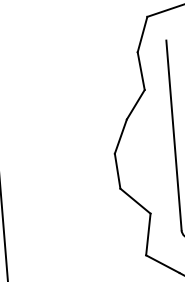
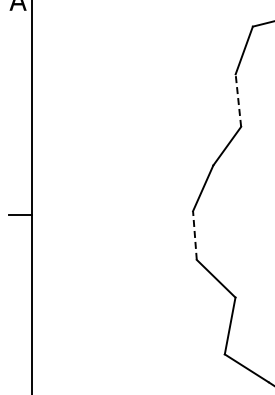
line: (141, 71) -> (238, 100), solid -> dashed
line: (117, 171) -> (194, 235), solid -> dashed

